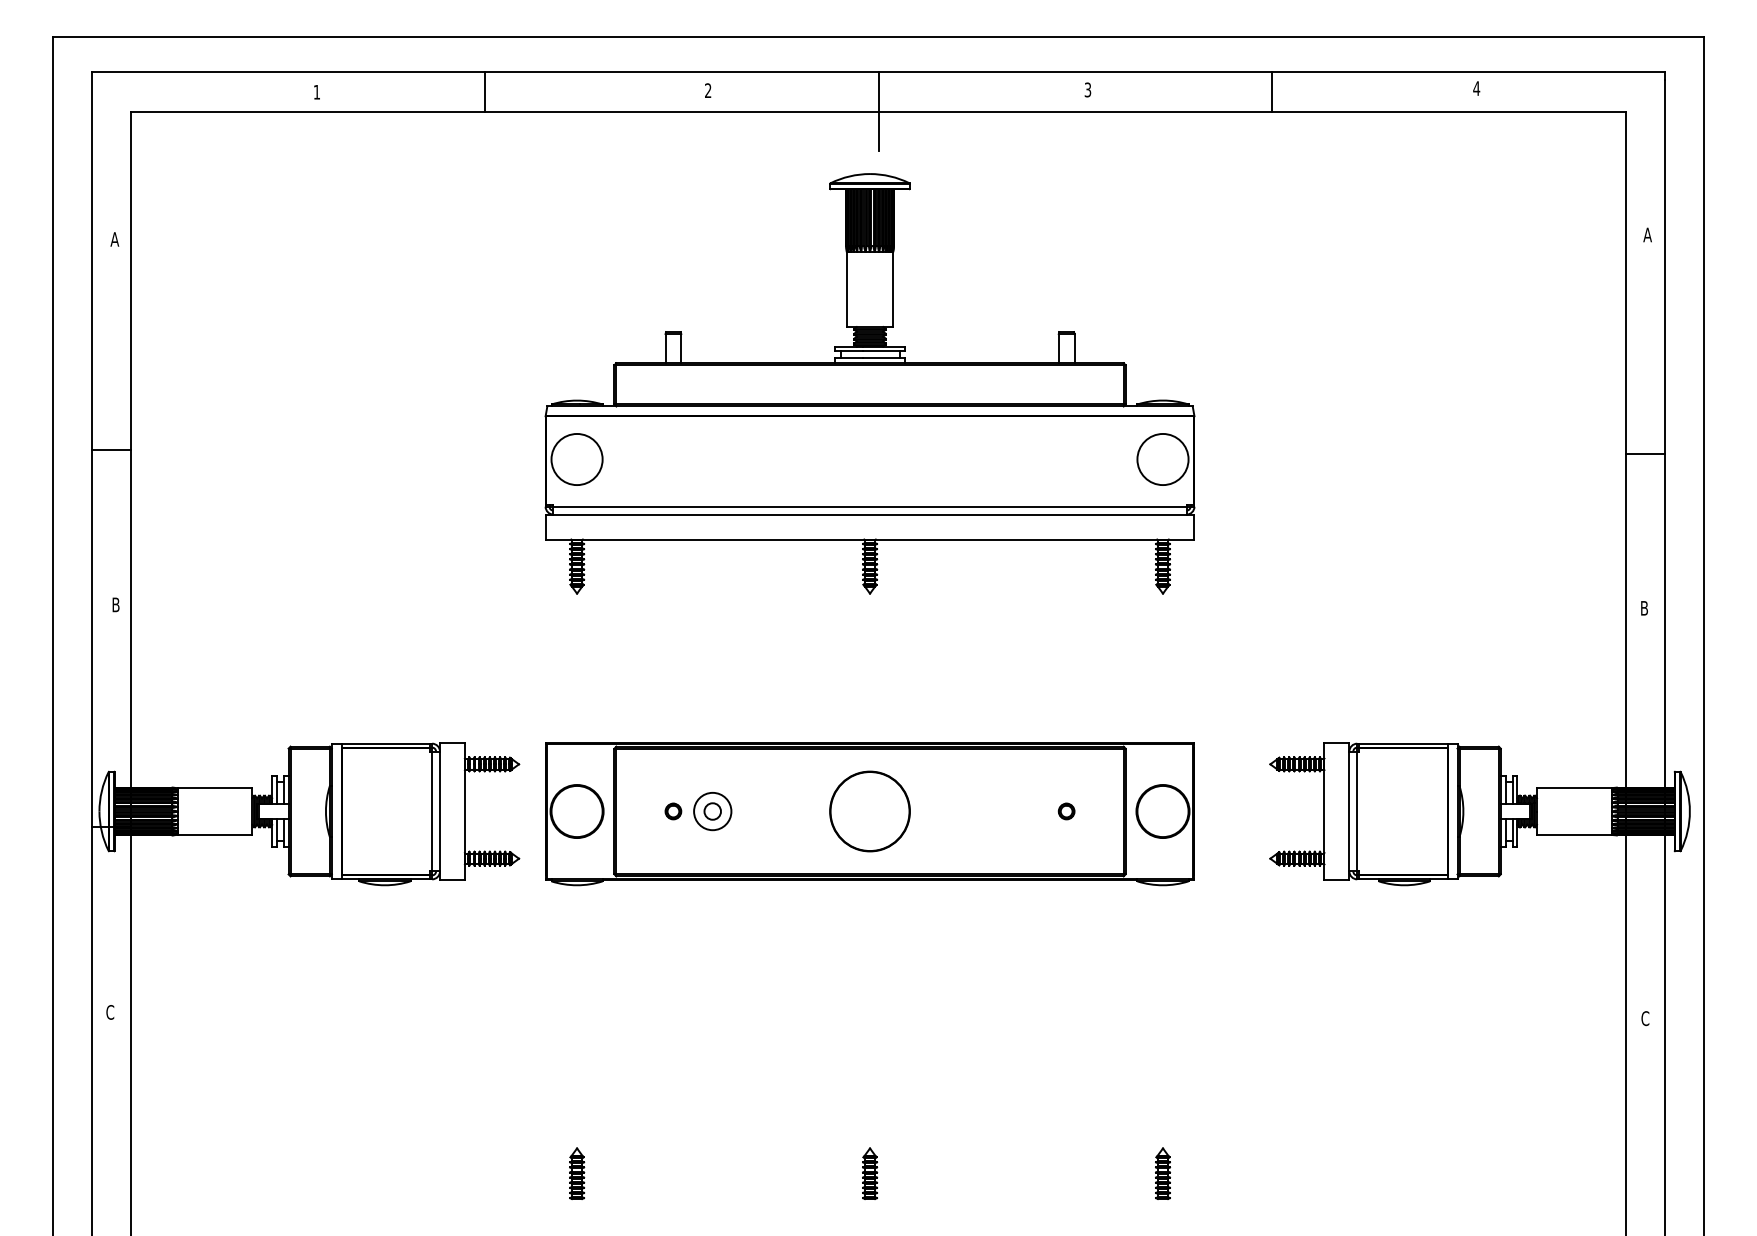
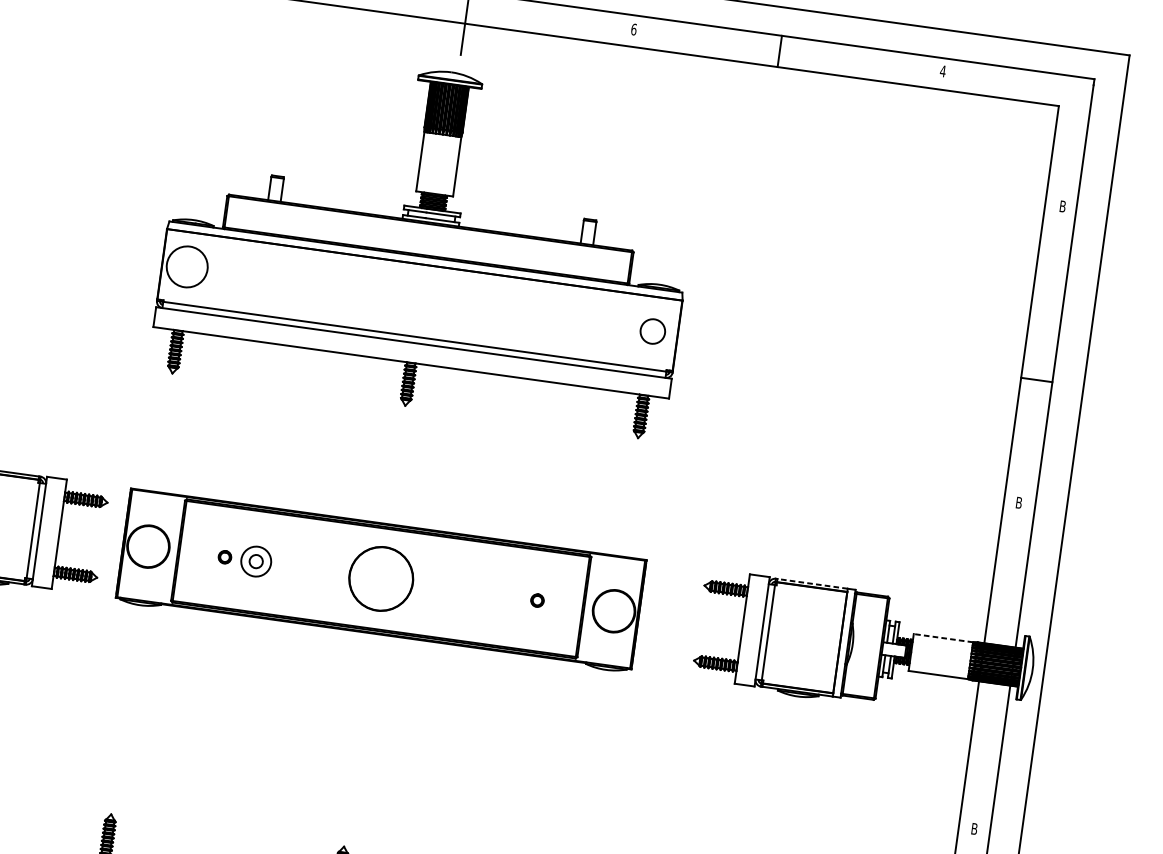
text: (1087, 89) -> (633, 29), 3 -> 6
text: (1647, 234) -> (1062, 206), A -> B
circle: (1162, 459) -> (652, 331), size x0.6
line: (1402, 743) -> (811, 583), solid -> dashed
line: (1573, 788) -> (942, 638), solid -> dashed
text: (1645, 1018) -> (974, 828), C -> B

